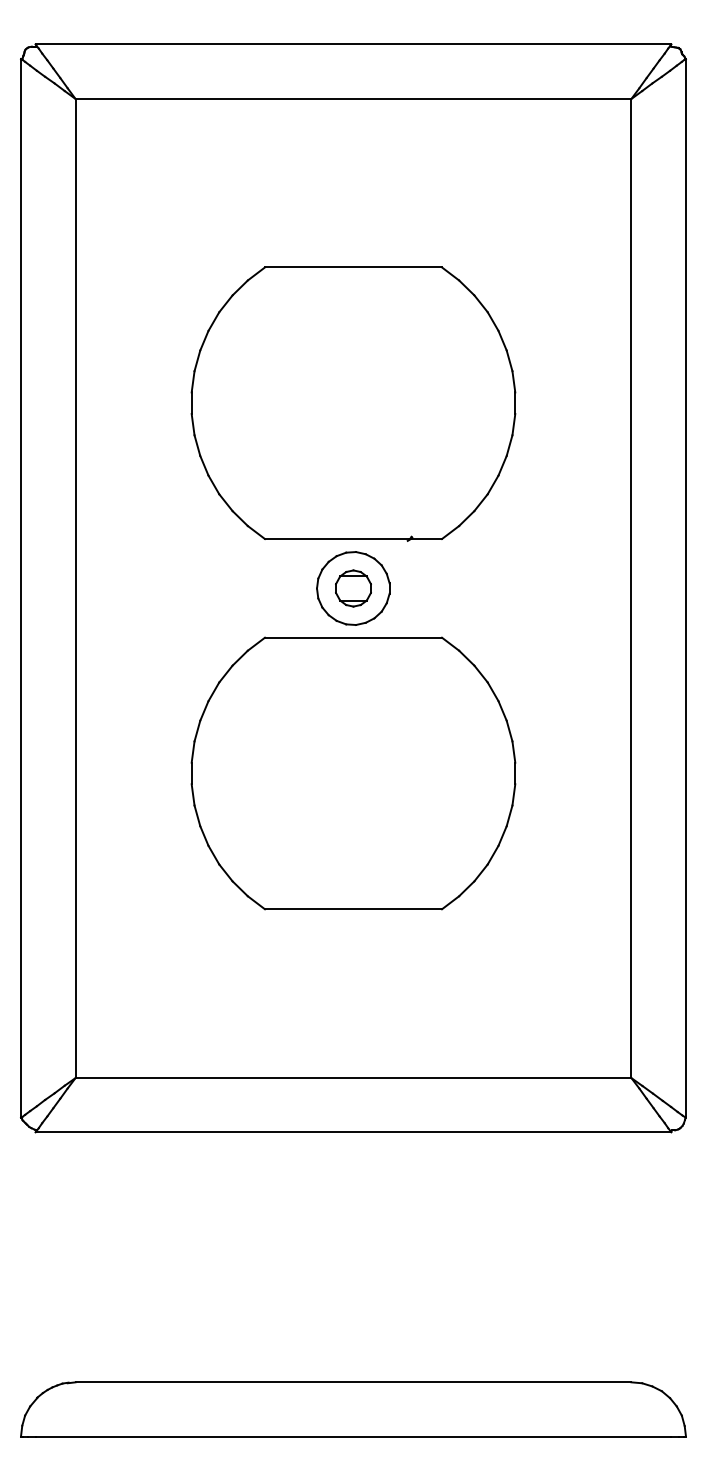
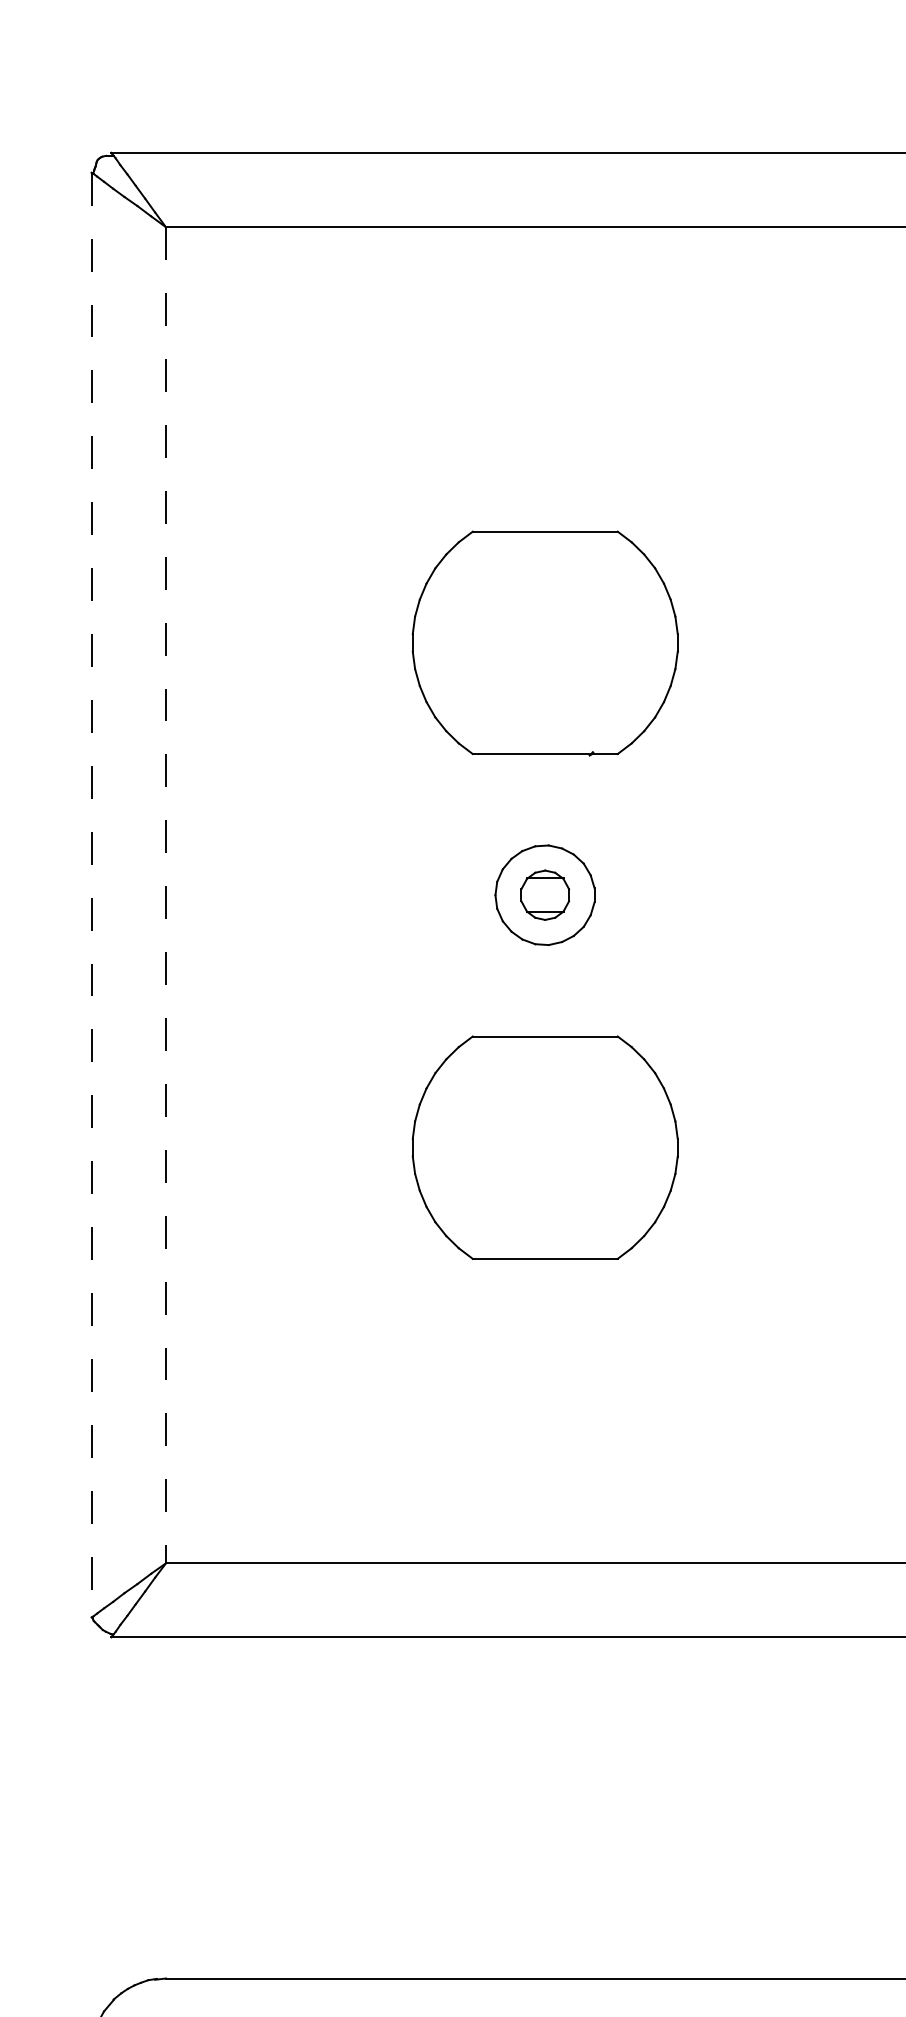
part: (353, 403) -> (545, 642), size x0.6
line: (21, 588) -> (92, 895), solid -> dashed
line: (75, 588) -> (165, 895), solid -> dashed
part: (353, 773) -> (545, 1147), size x0.6

